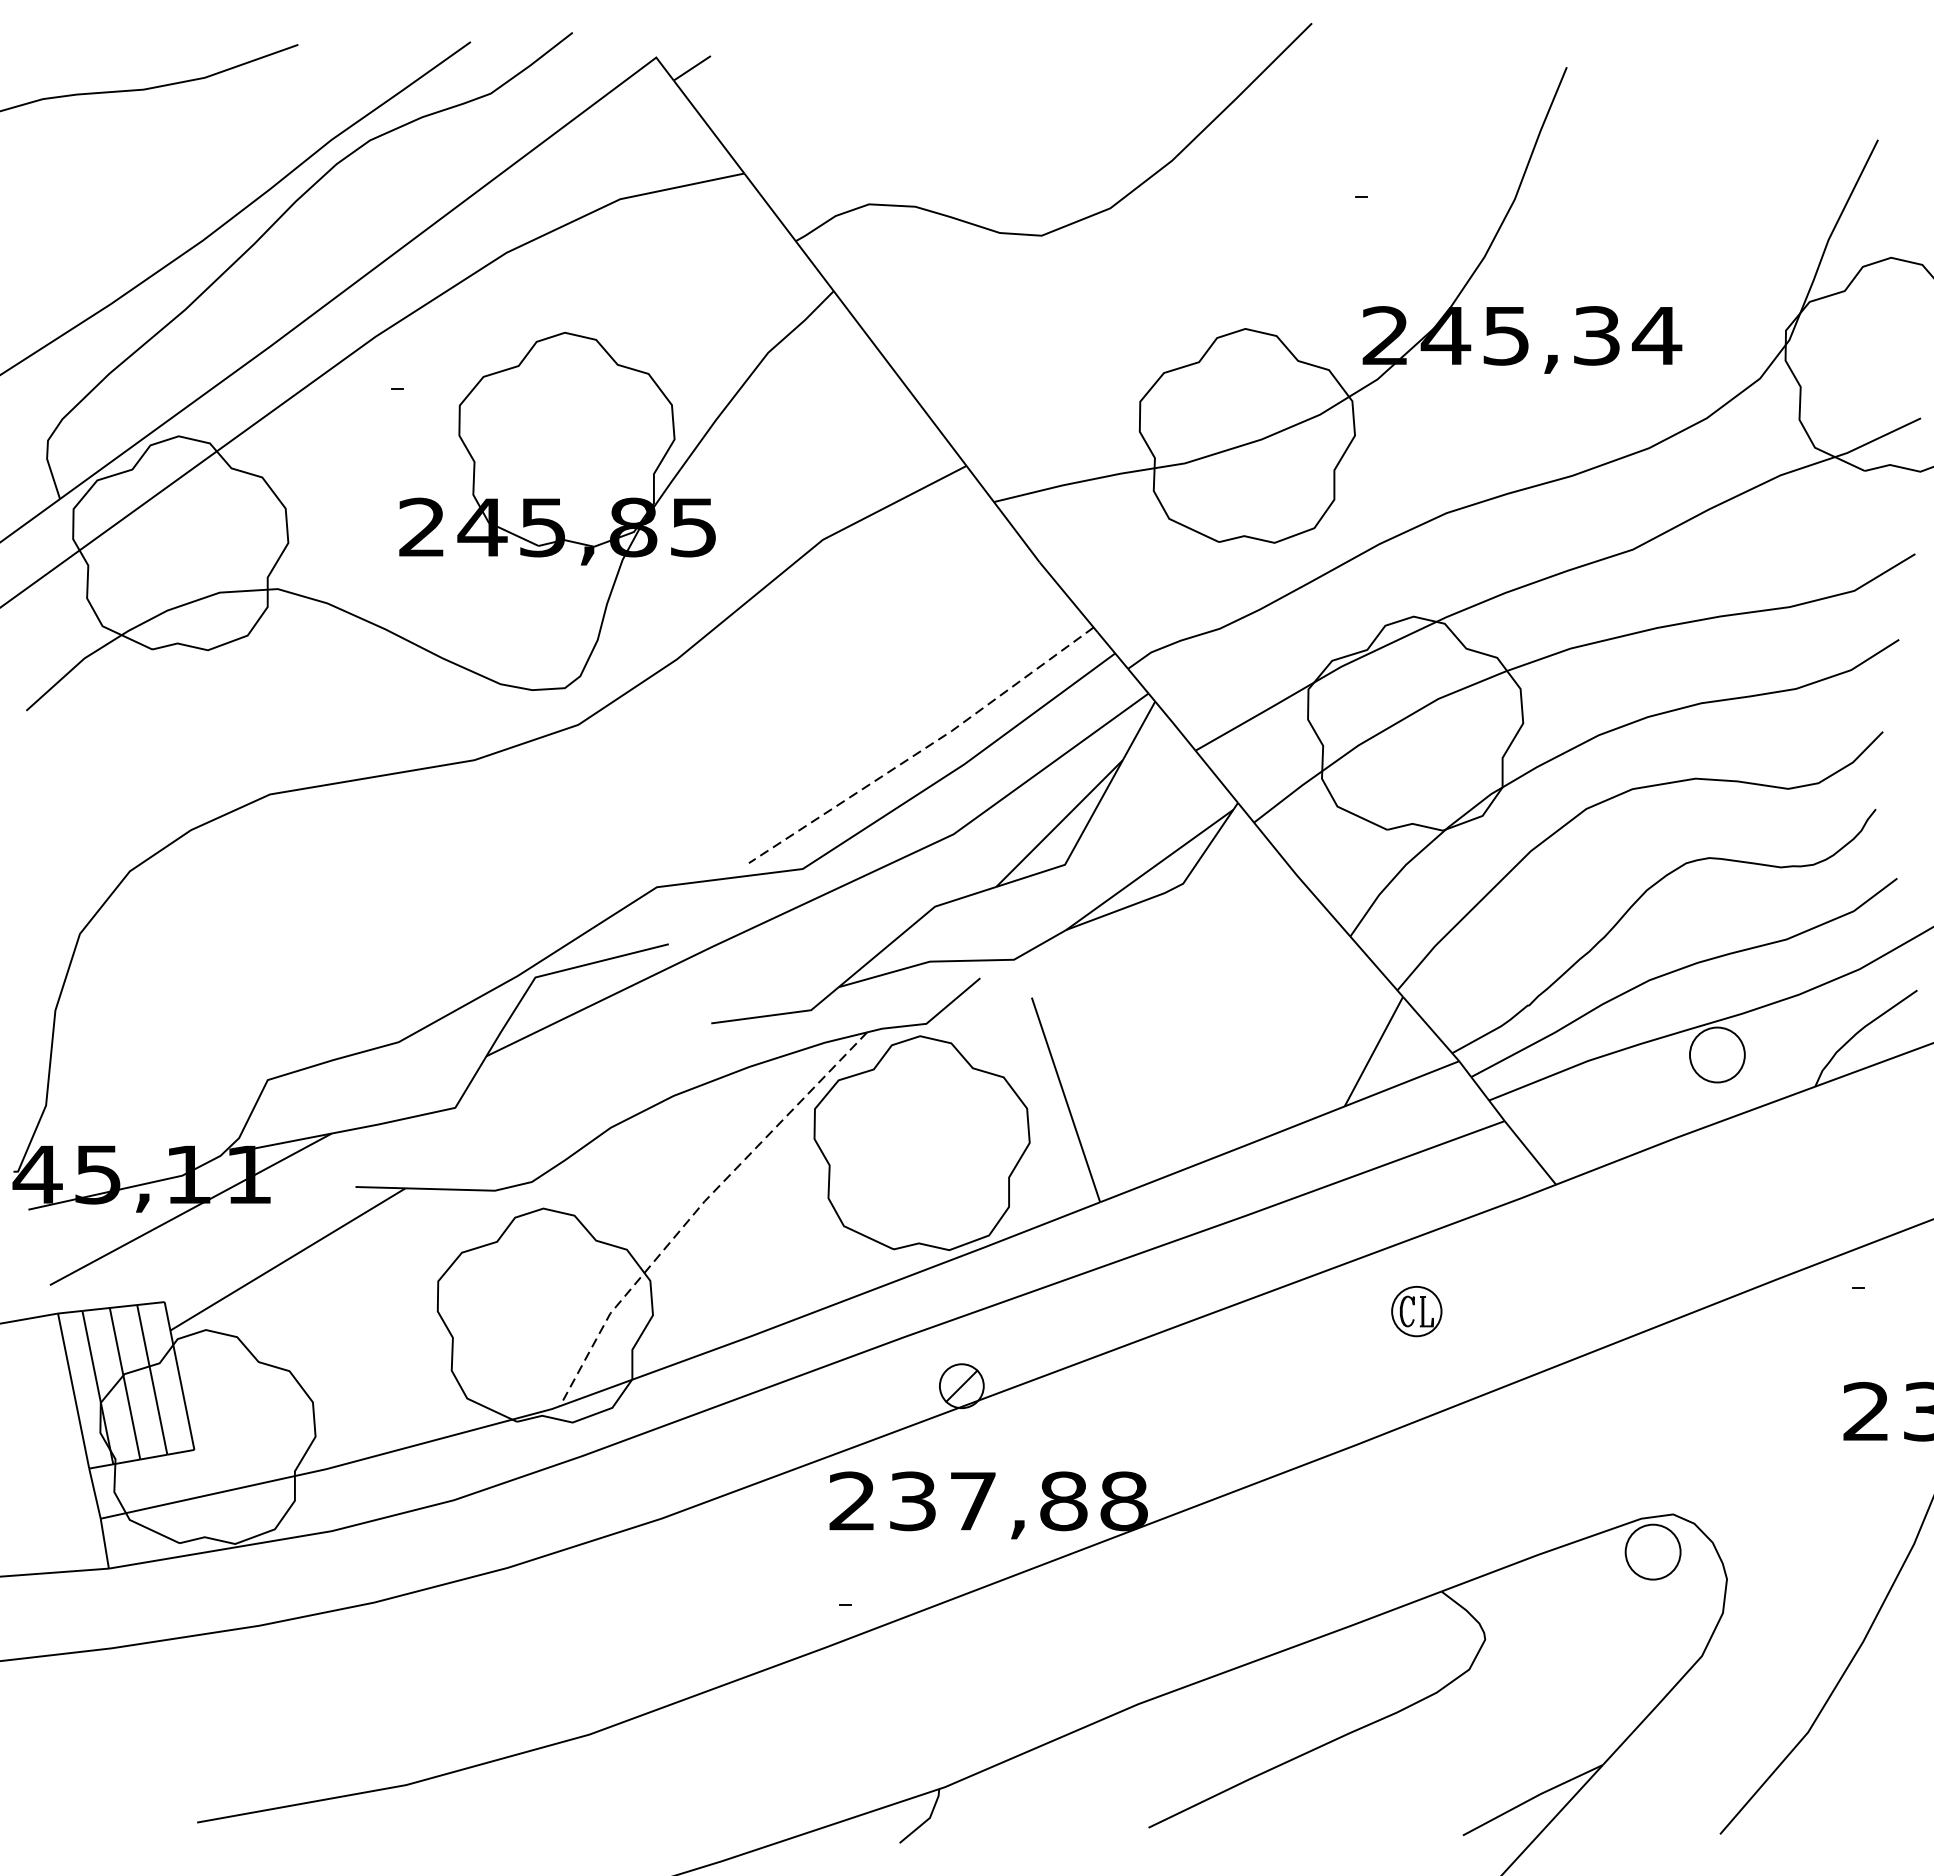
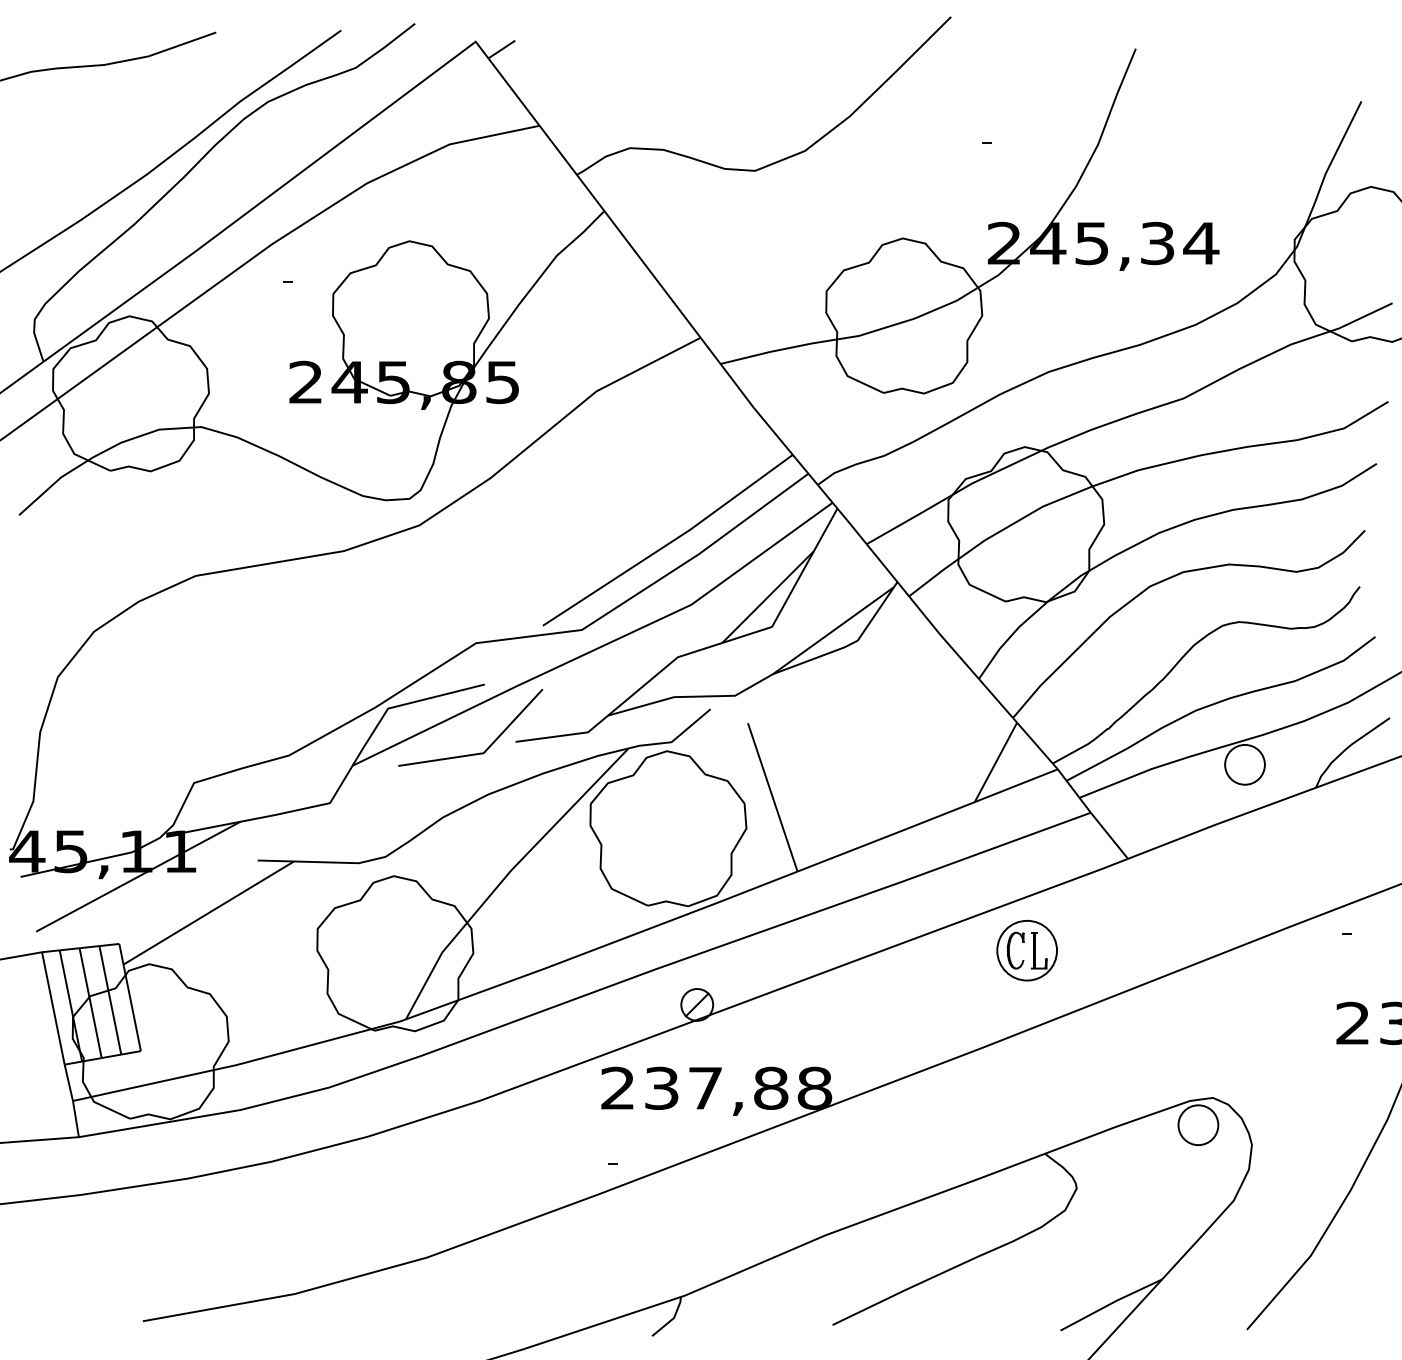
line: (923, 749) -> (669, 543), dashed -> solid
line: (675, 1028) -> (489, 745), added
line: (698, 1209) -> (506, 876), dashed -> solid
part: (1415, 1311) -> (1026, 950), size x1.67

